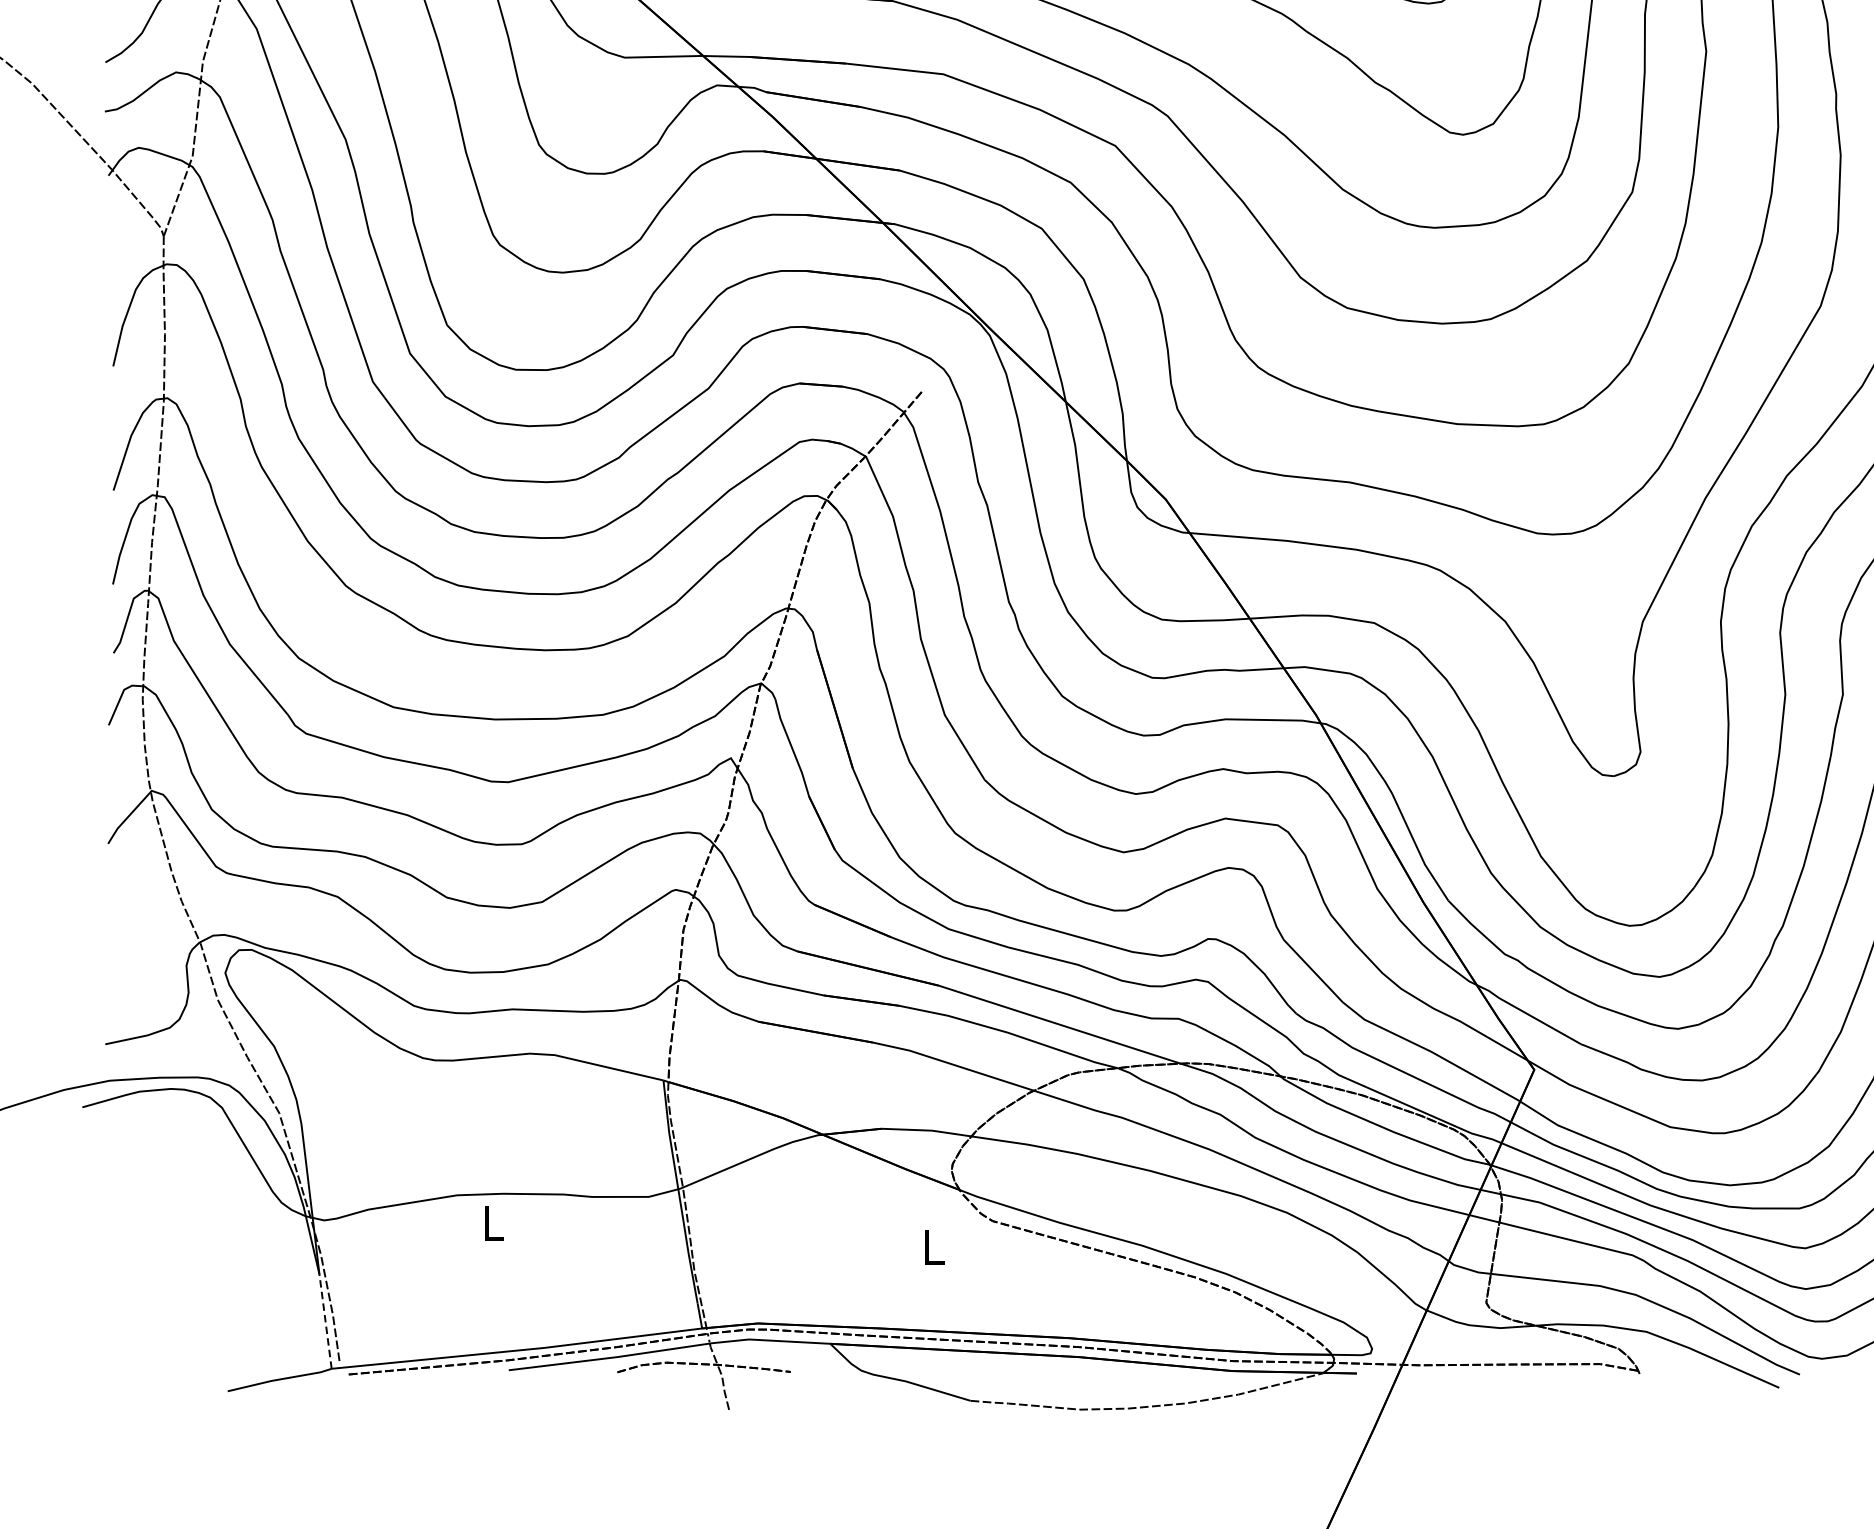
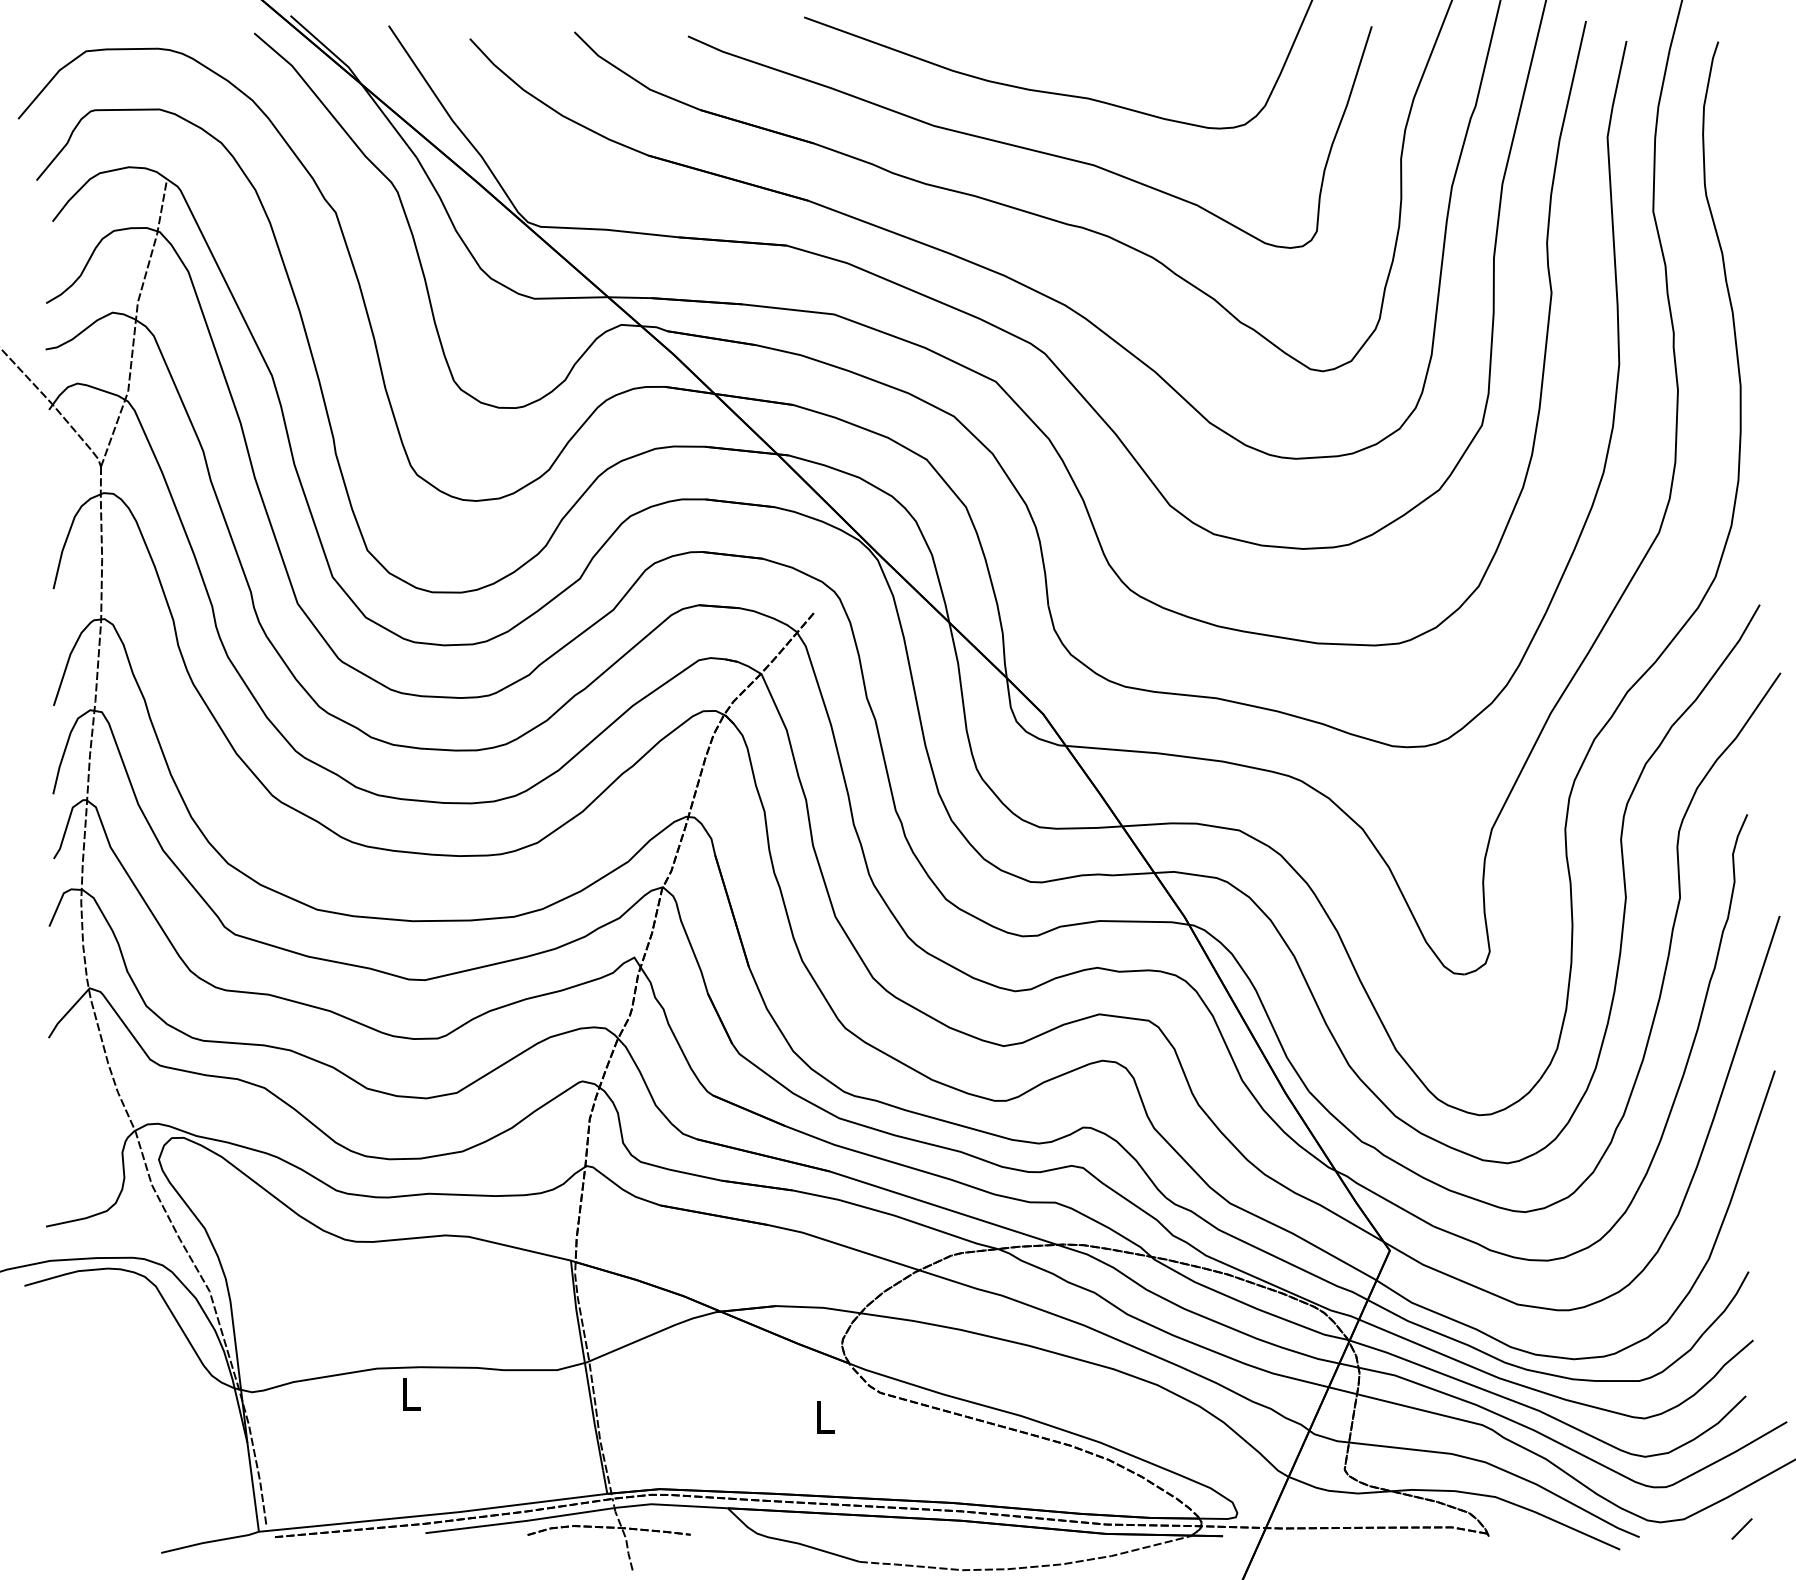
line: (325, 1321) -> (253, 1487), dashed -> solid

